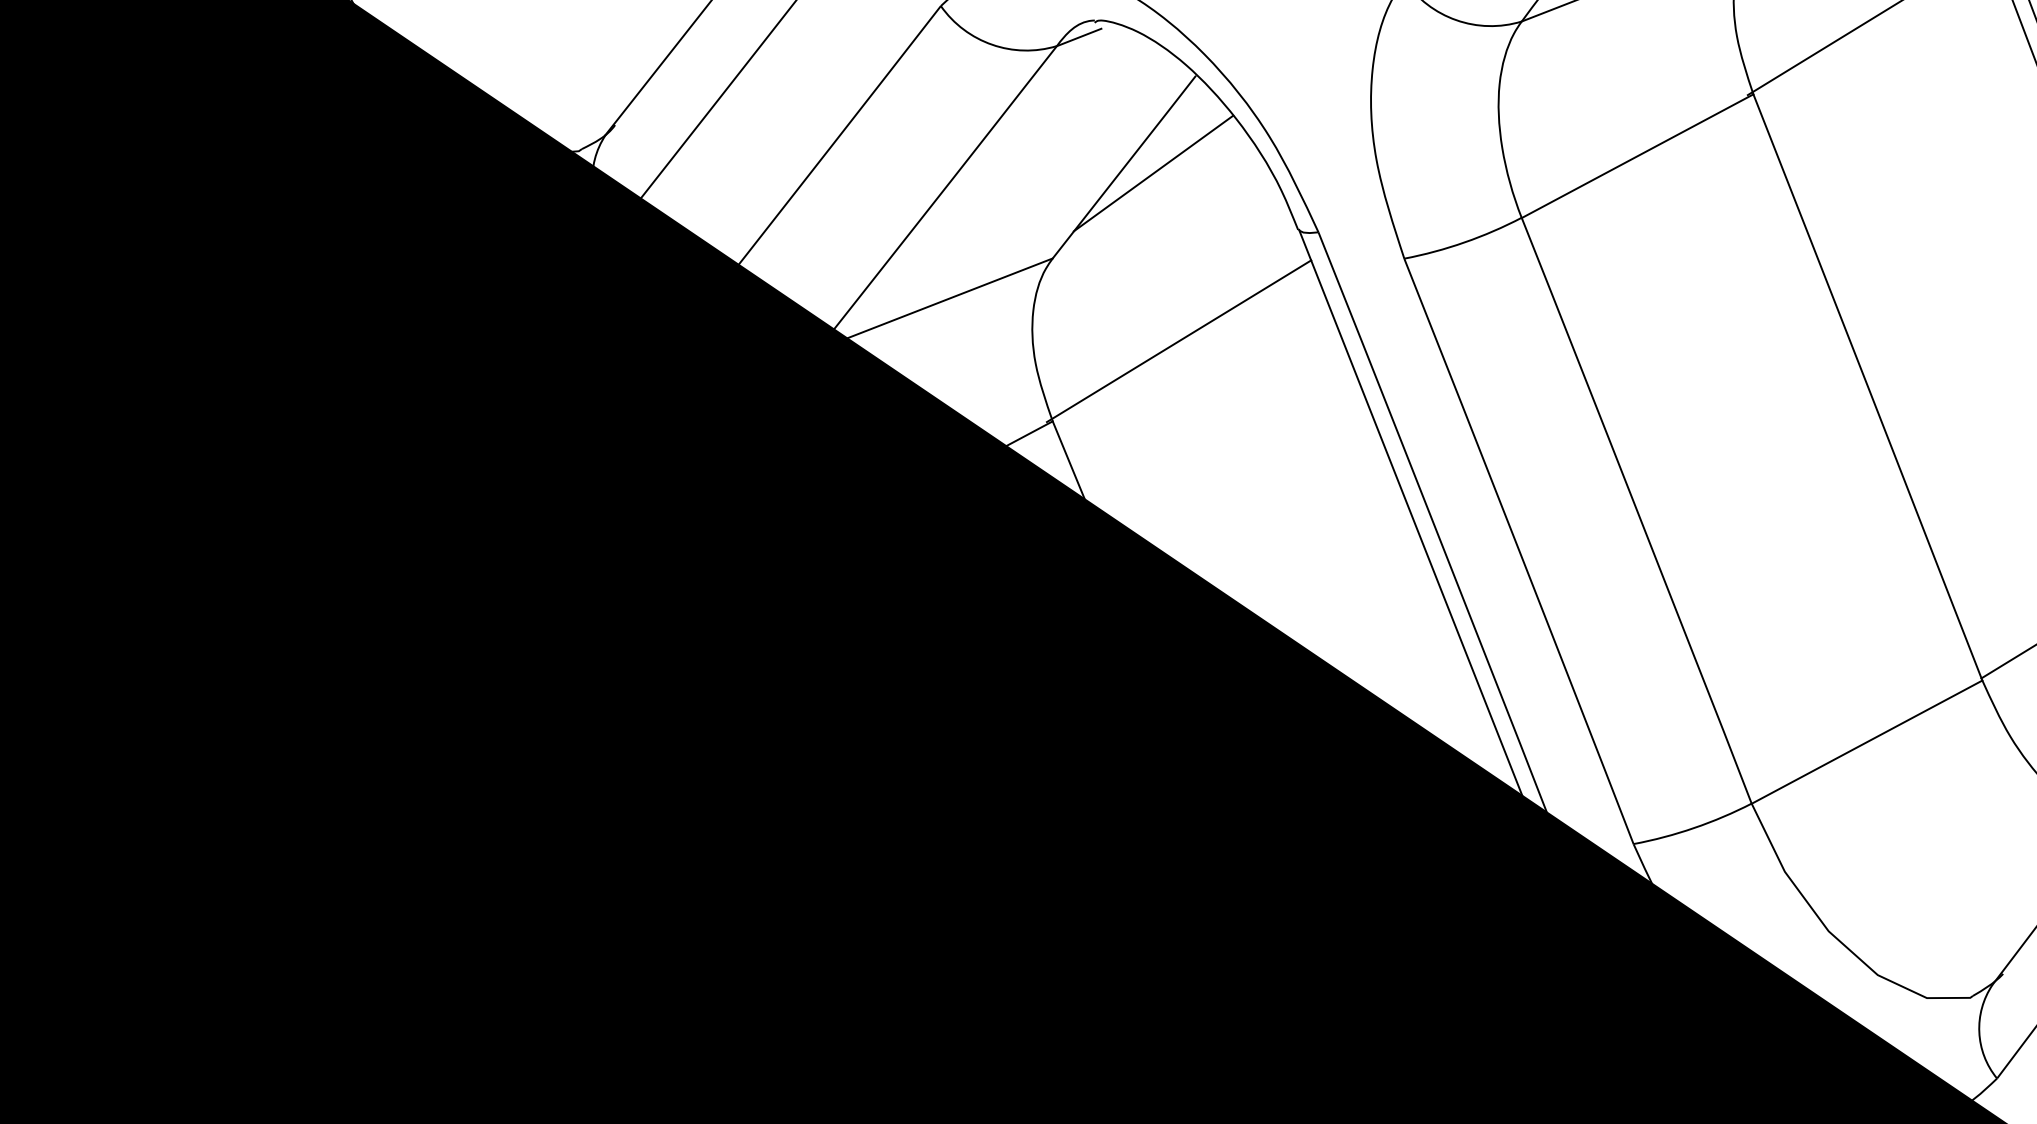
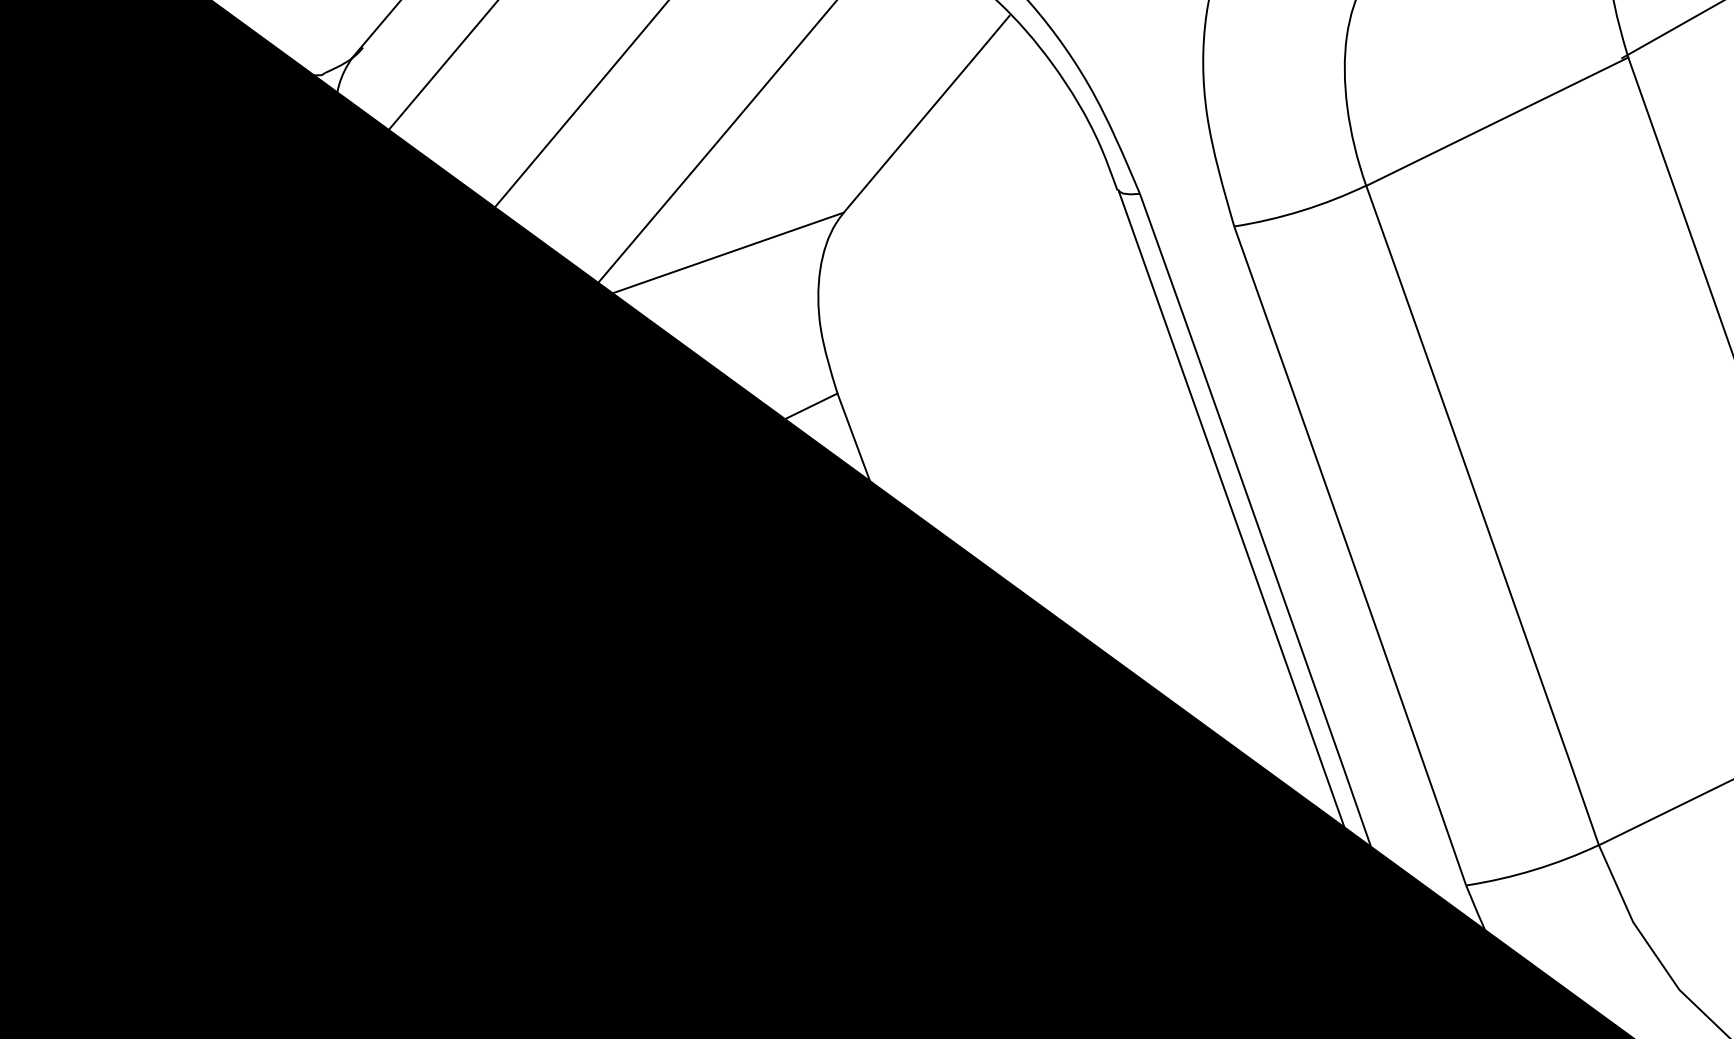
line: (1153, 173) -> (959, 122), removed
line: (1178, 341) -> (980, 309), removed

